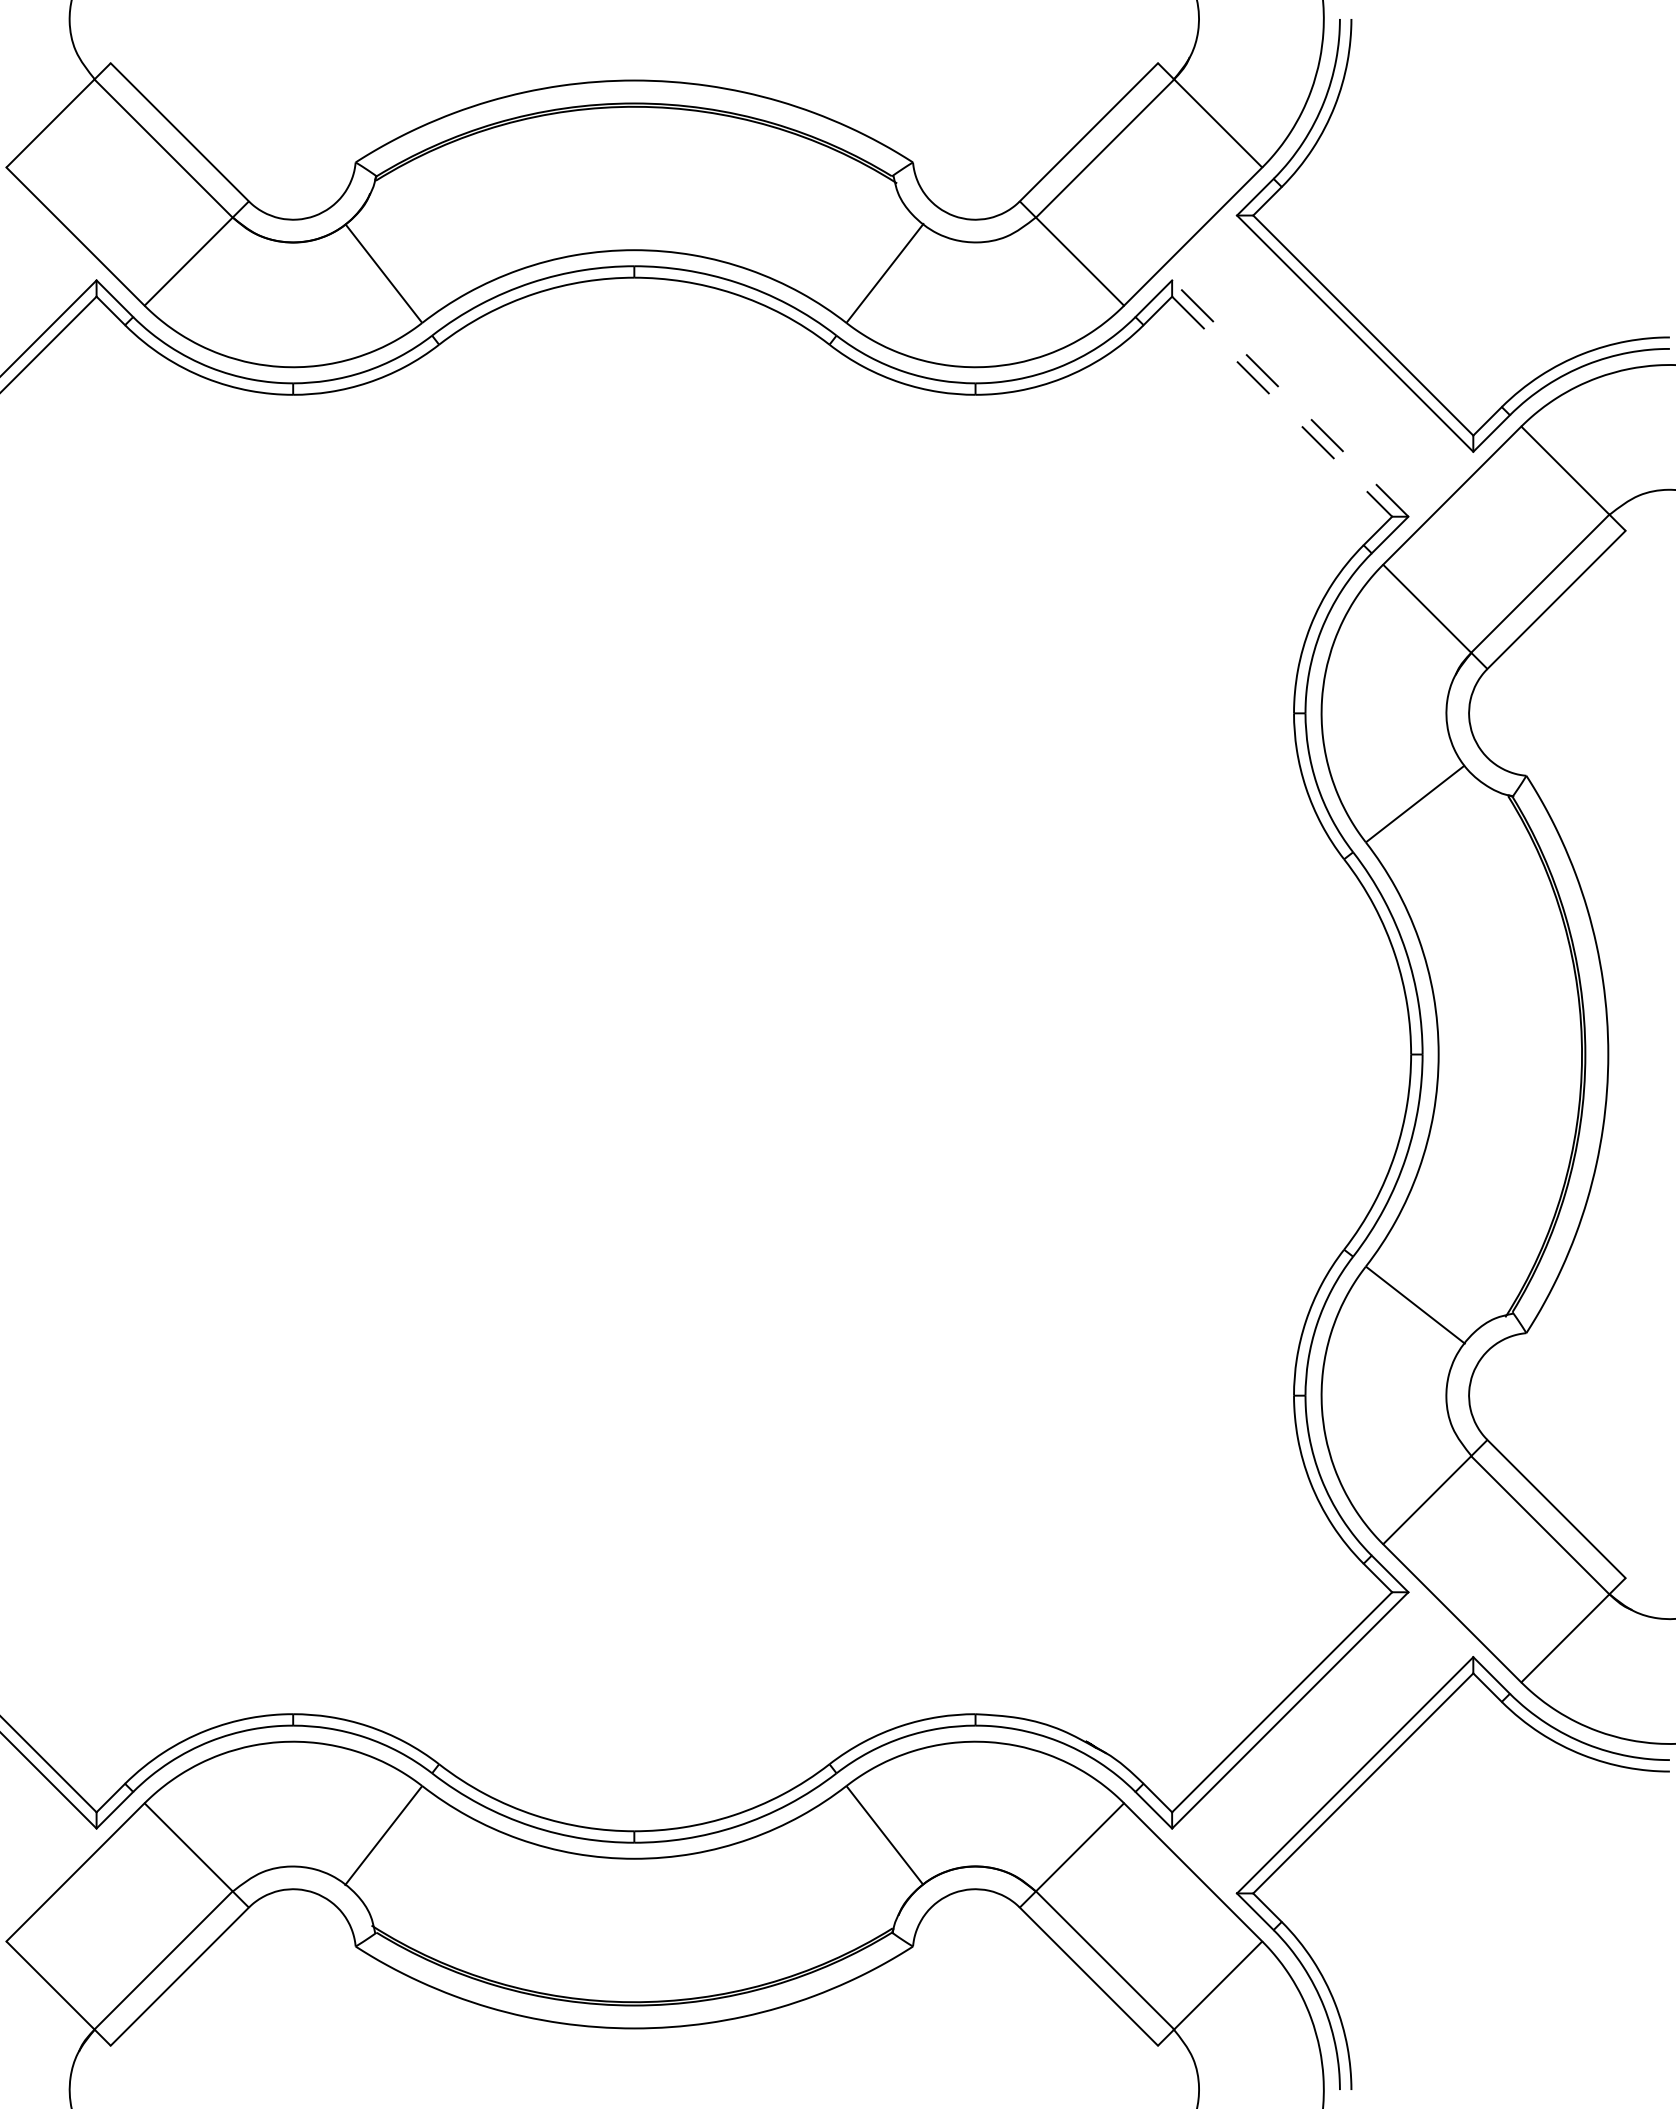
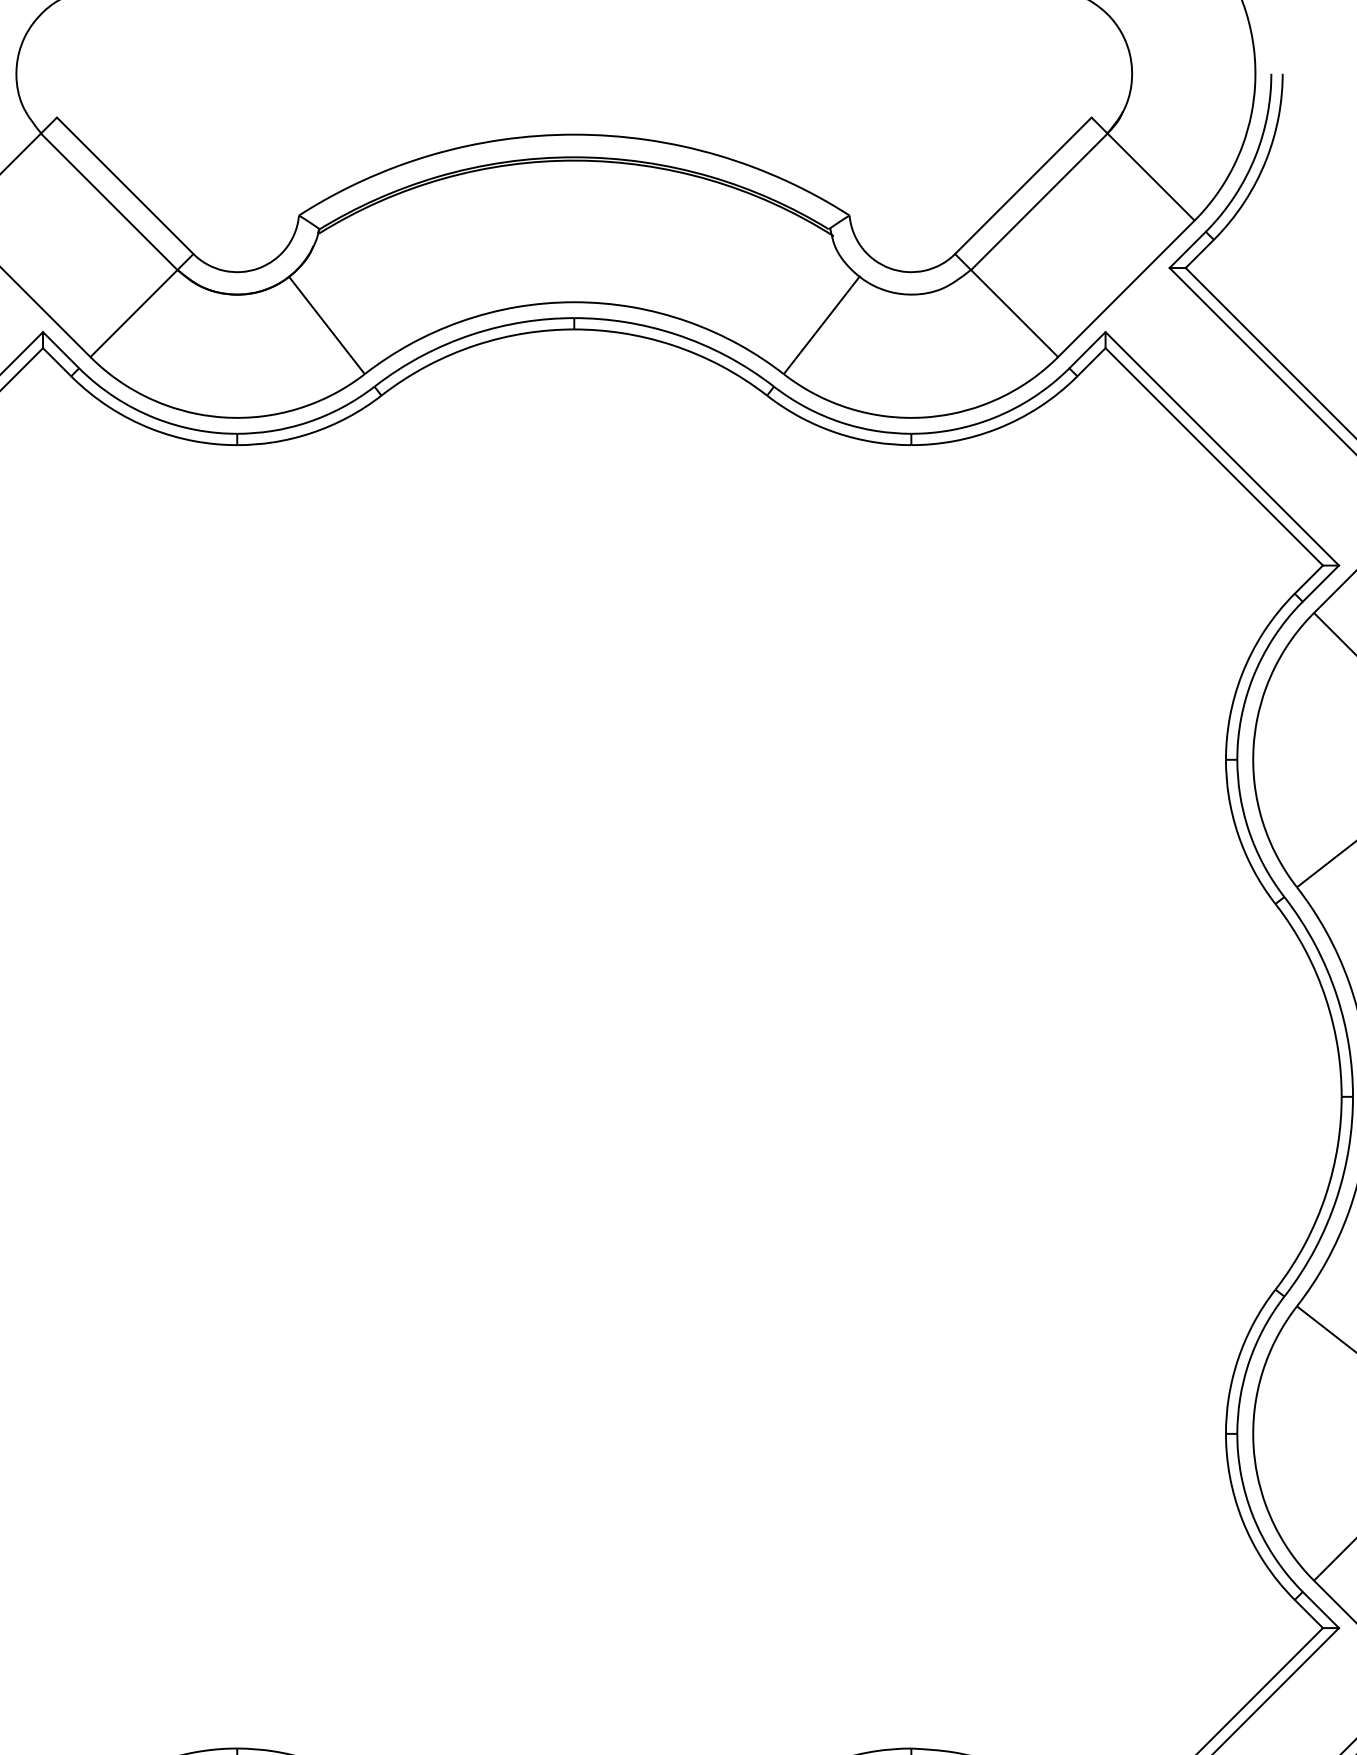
line: (1289, 398) -> (1221, 448), dashed -> solid
line: (1282, 406) -> (1214, 456), dashed -> solid

